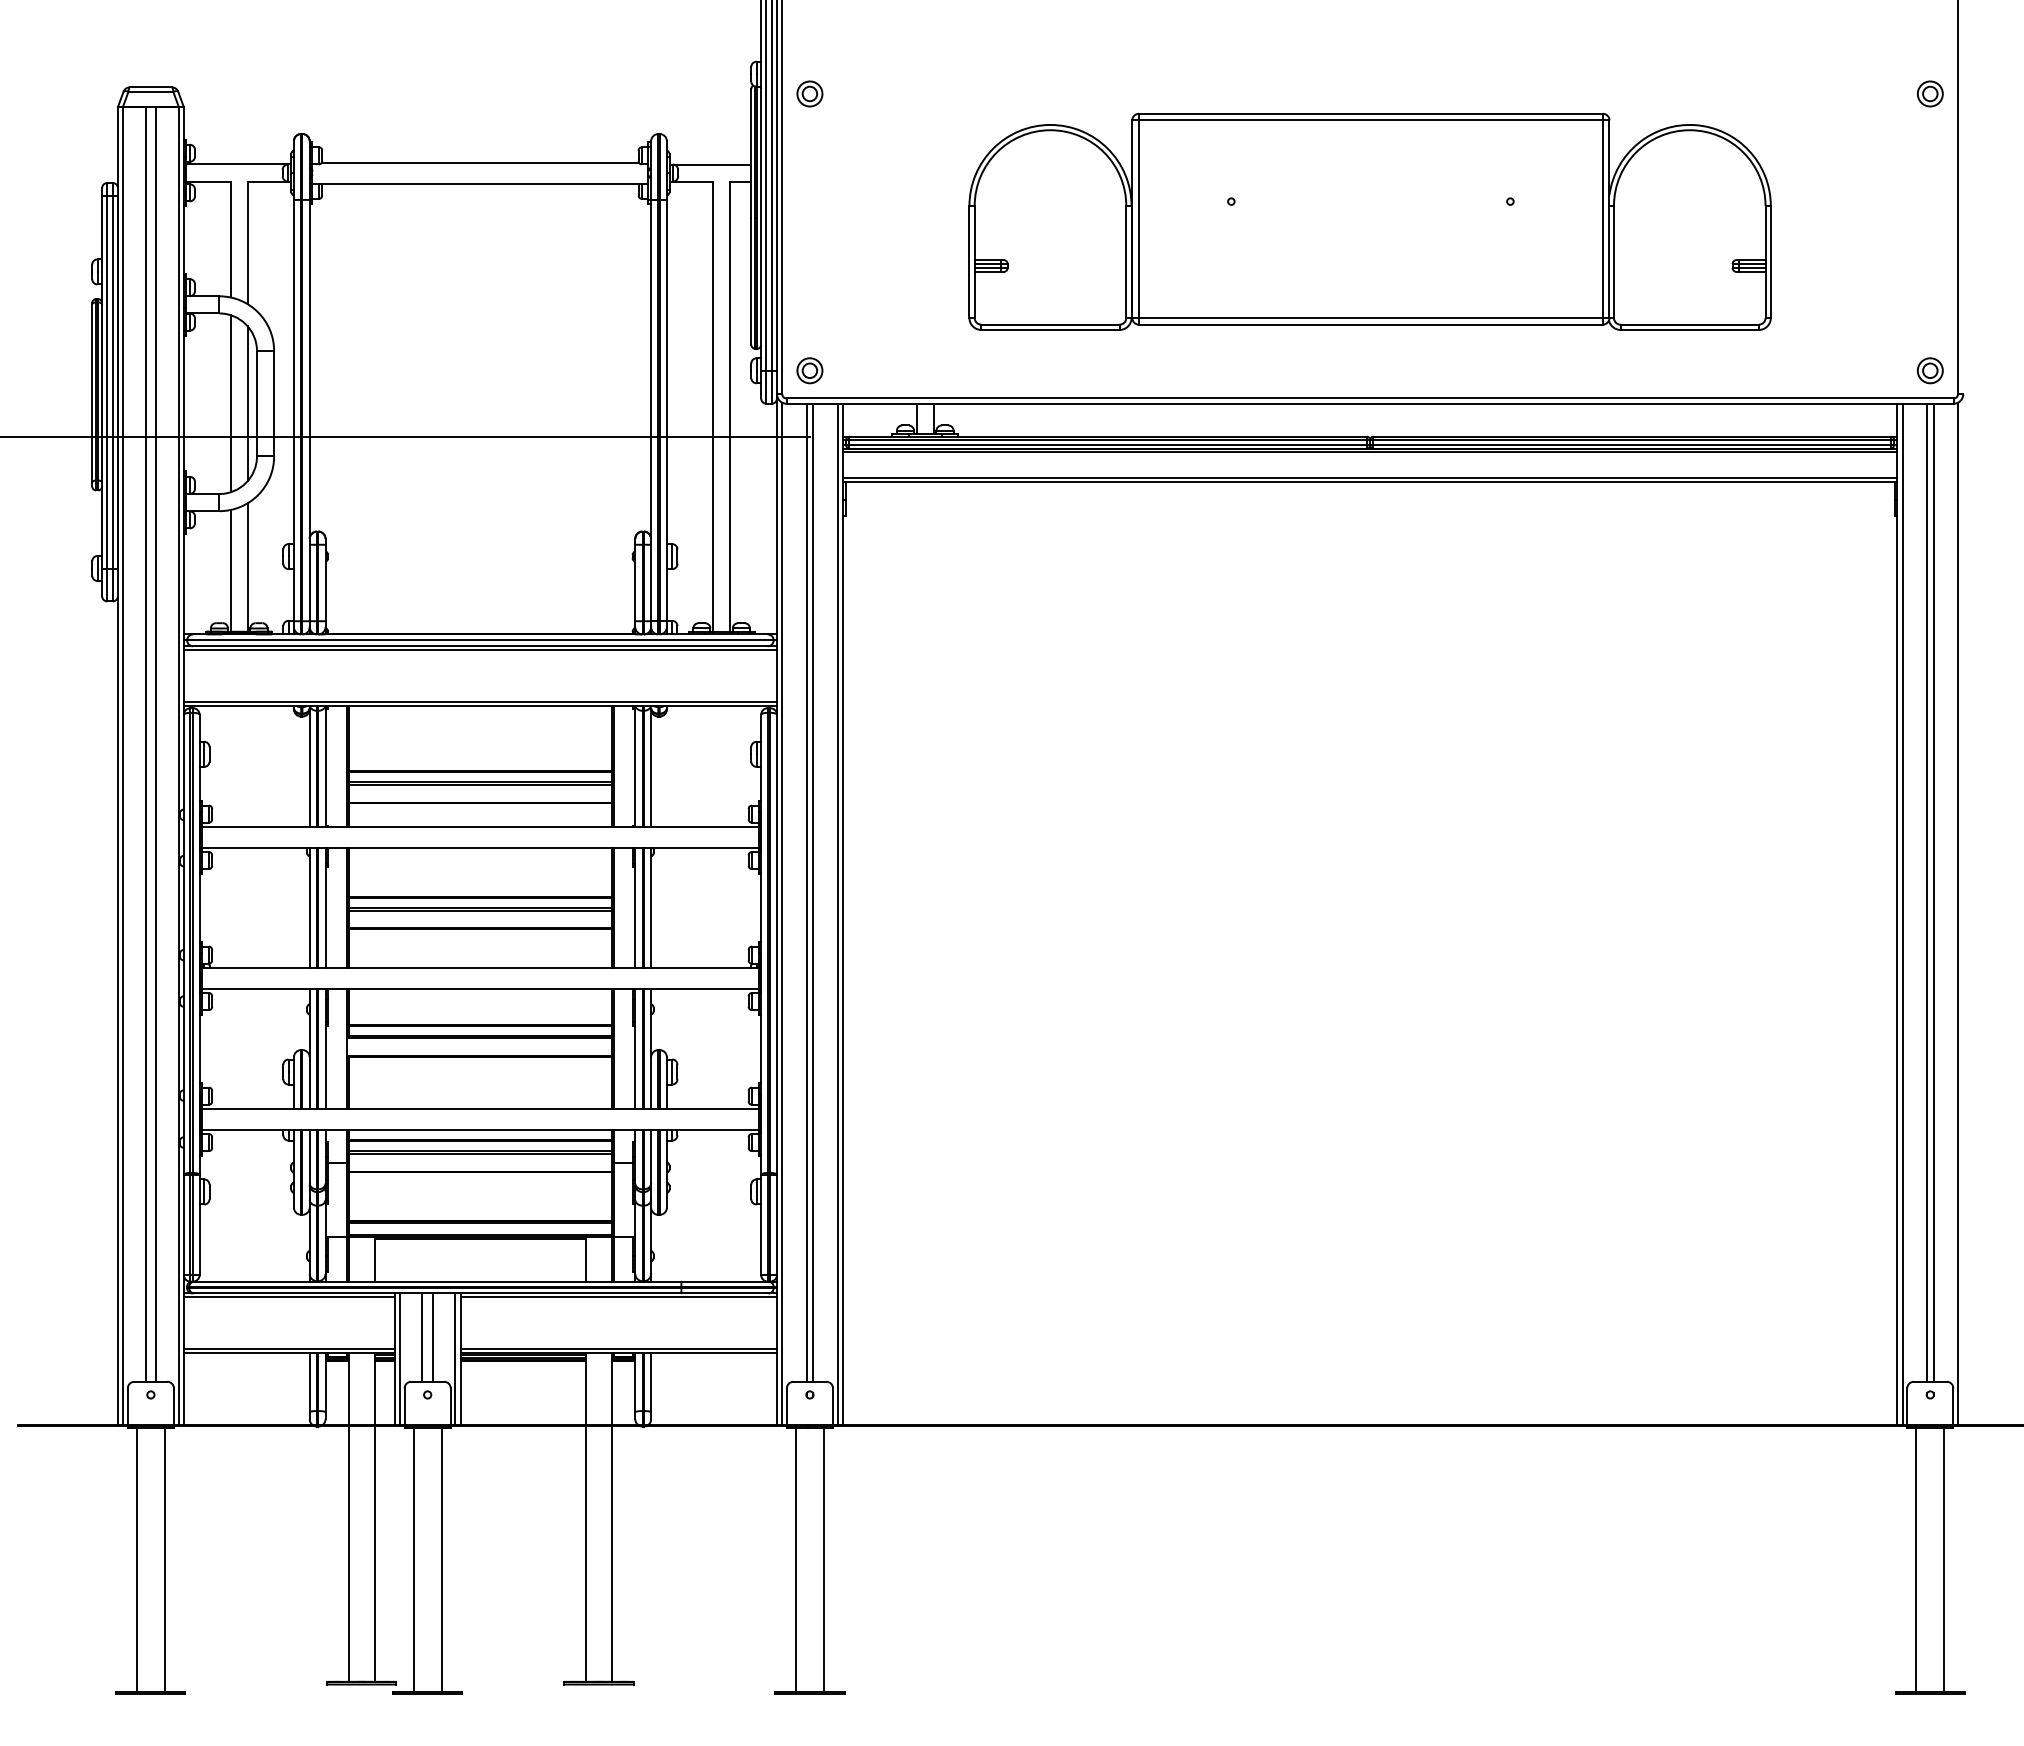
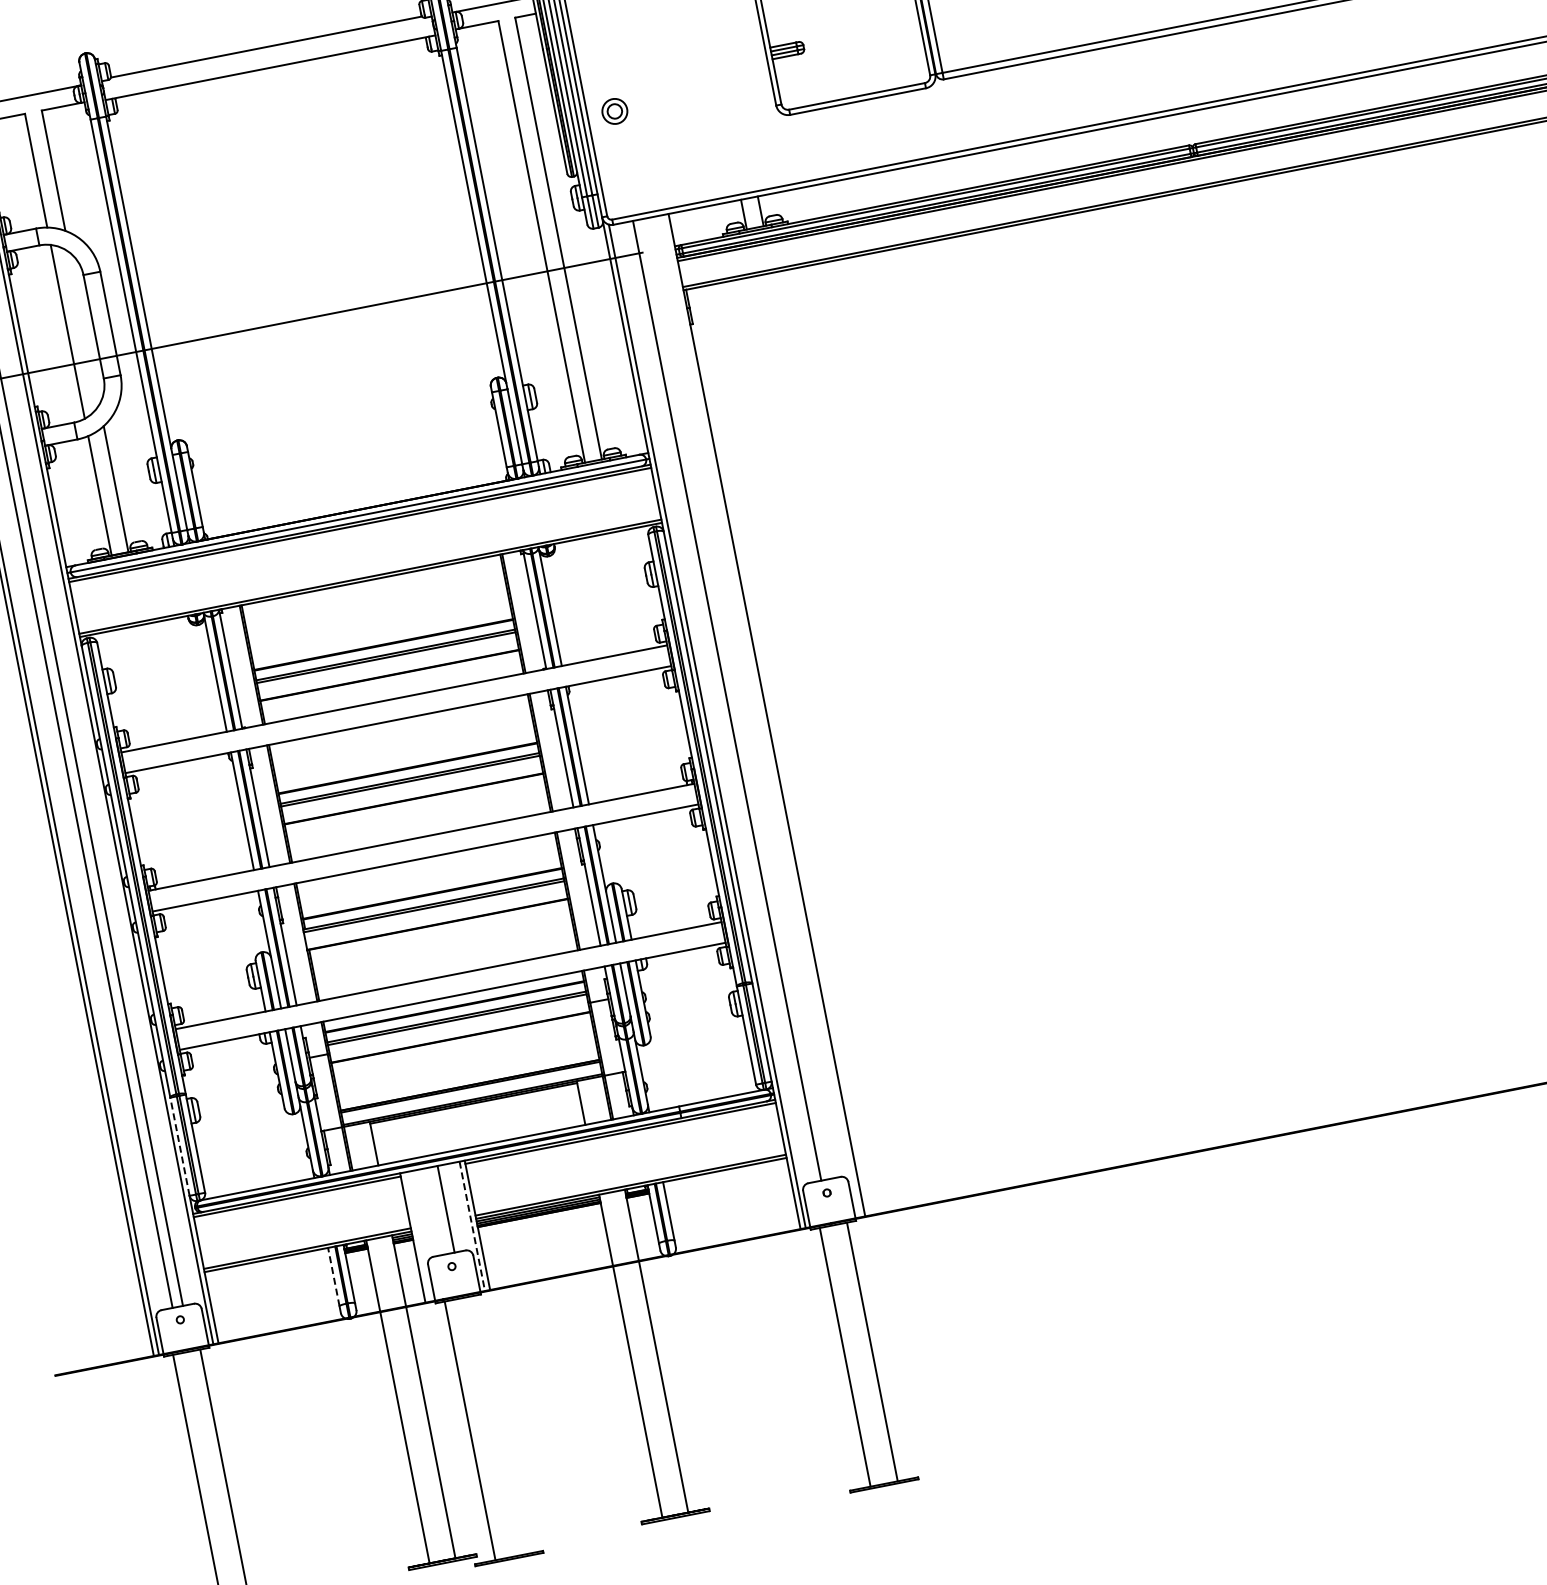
part: (809, 370) -> (614, 111), moved
line: (247, 403) -> (84, 328), removed
line: (813, 892) -> (733, 699), removed
line: (837, 914) -> (761, 716), removed
line: (183, 1224) -> (179, 1146), solid -> dashed
line: (422, 1337) -> (435, 1211), removed
line: (400, 1359) -> (418, 1237), removed
line: (455, 1359) -> (472, 1226), solid -> dashed
line: (309, 1382) -> (333, 1277), solid -> dashed
line: (441, 1559) -> (497, 1425), removed

